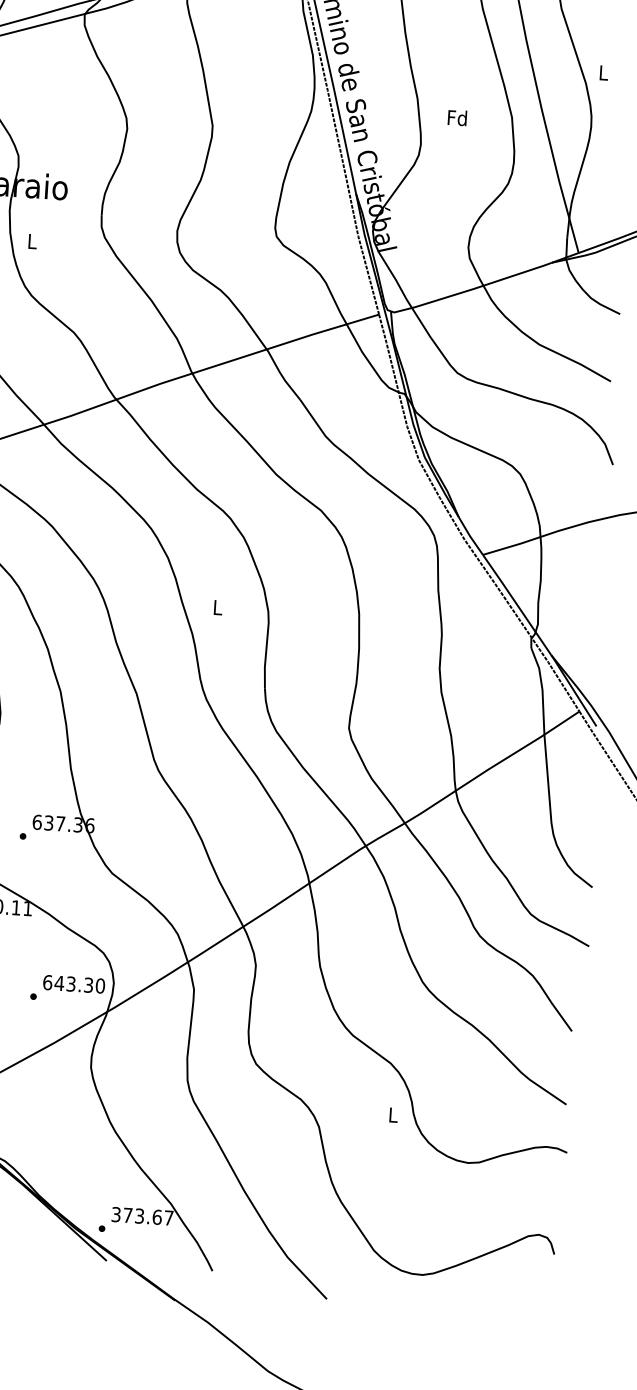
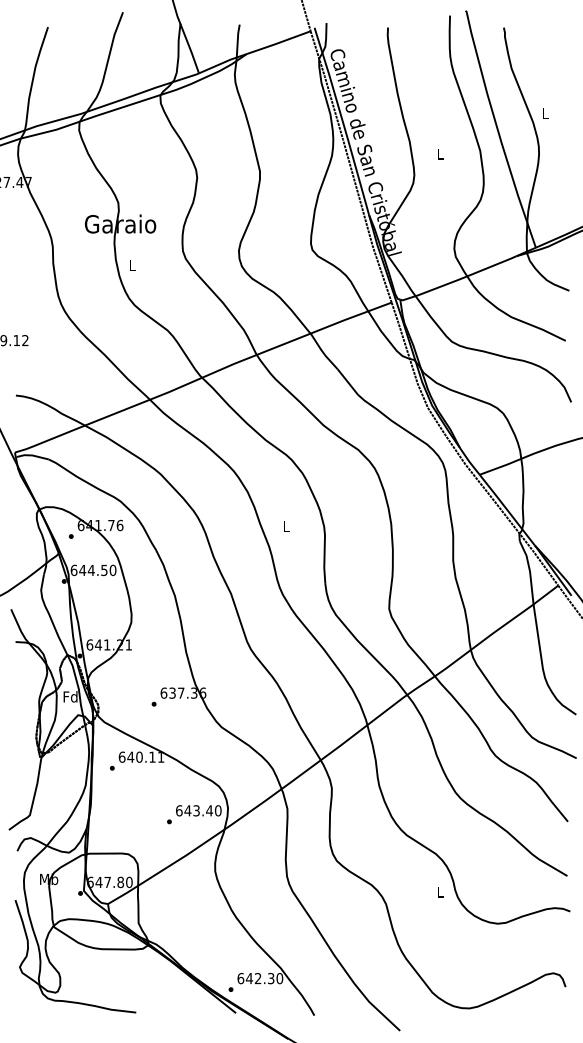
text: (456, 117) -> (439, 153), Fd -> L
text: (88, 984) -> (209, 810), 643.30 -> 643.40
text: (142, 1216) -> (260, 978), 373.67 -> 642.30

